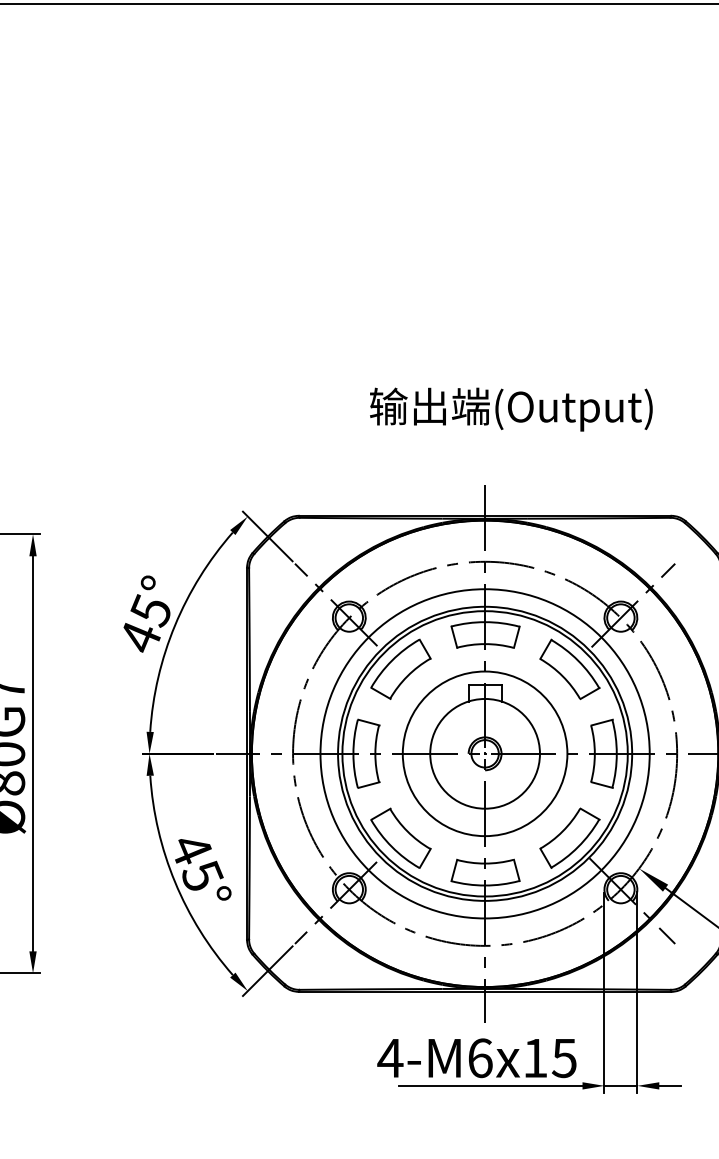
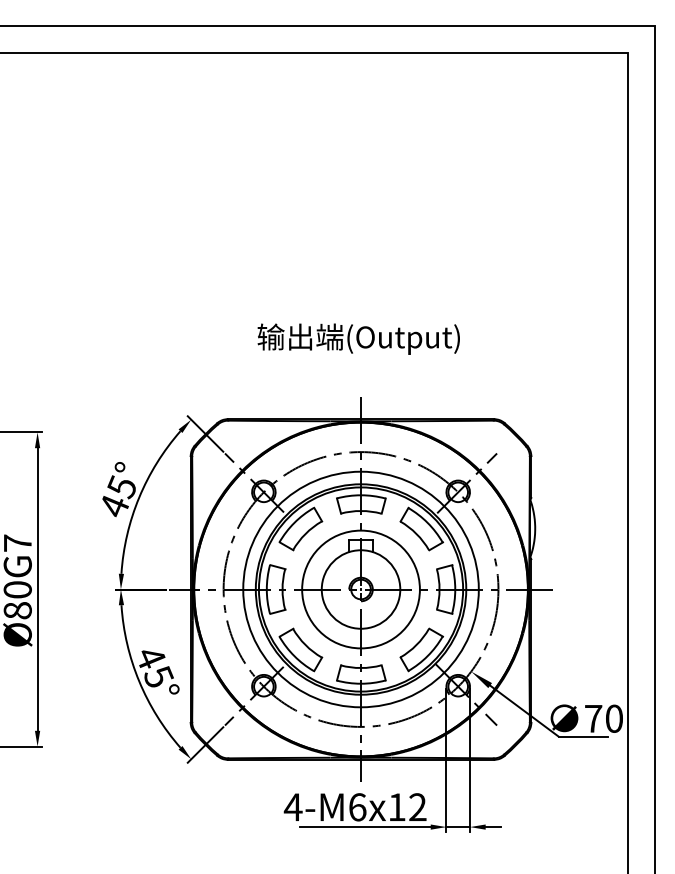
text: (510, 408) -> (358, 338), moved
text: (564, 1058) -> (417, 807), 4-M6x15 -> 4-M6x12

